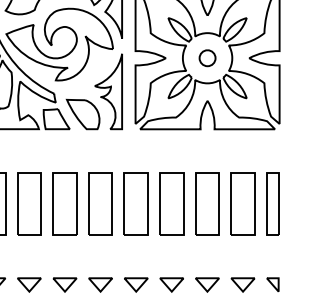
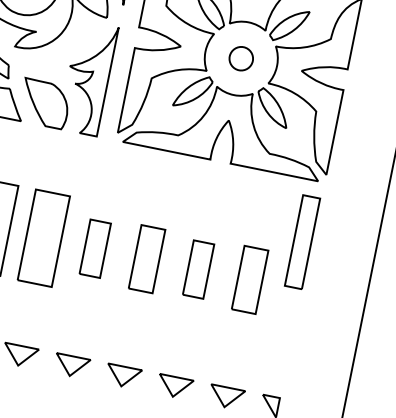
part: (135, 203) -> (94, 248), size x0.6
part: (171, 203) -> (146, 258), size x0.7
part: (207, 203) -> (198, 269), size x0.6
part: (242, 203) -> (249, 279), size x0.7
part: (272, 203) -> (302, 241), moved

